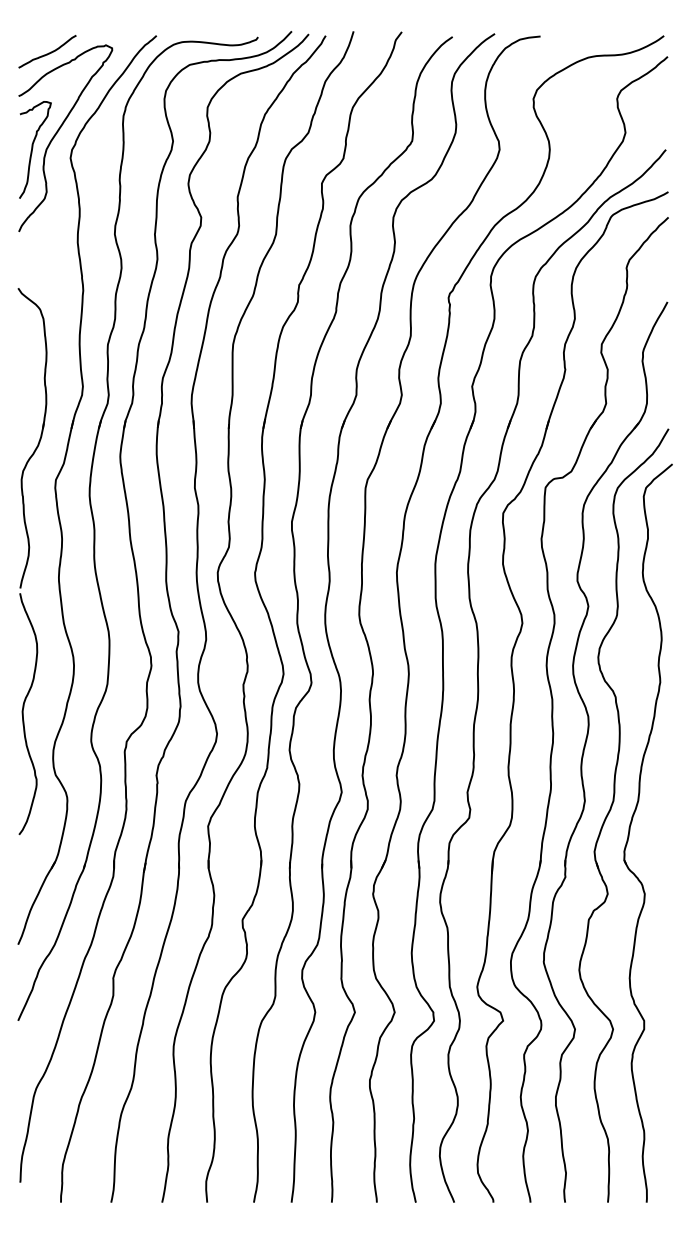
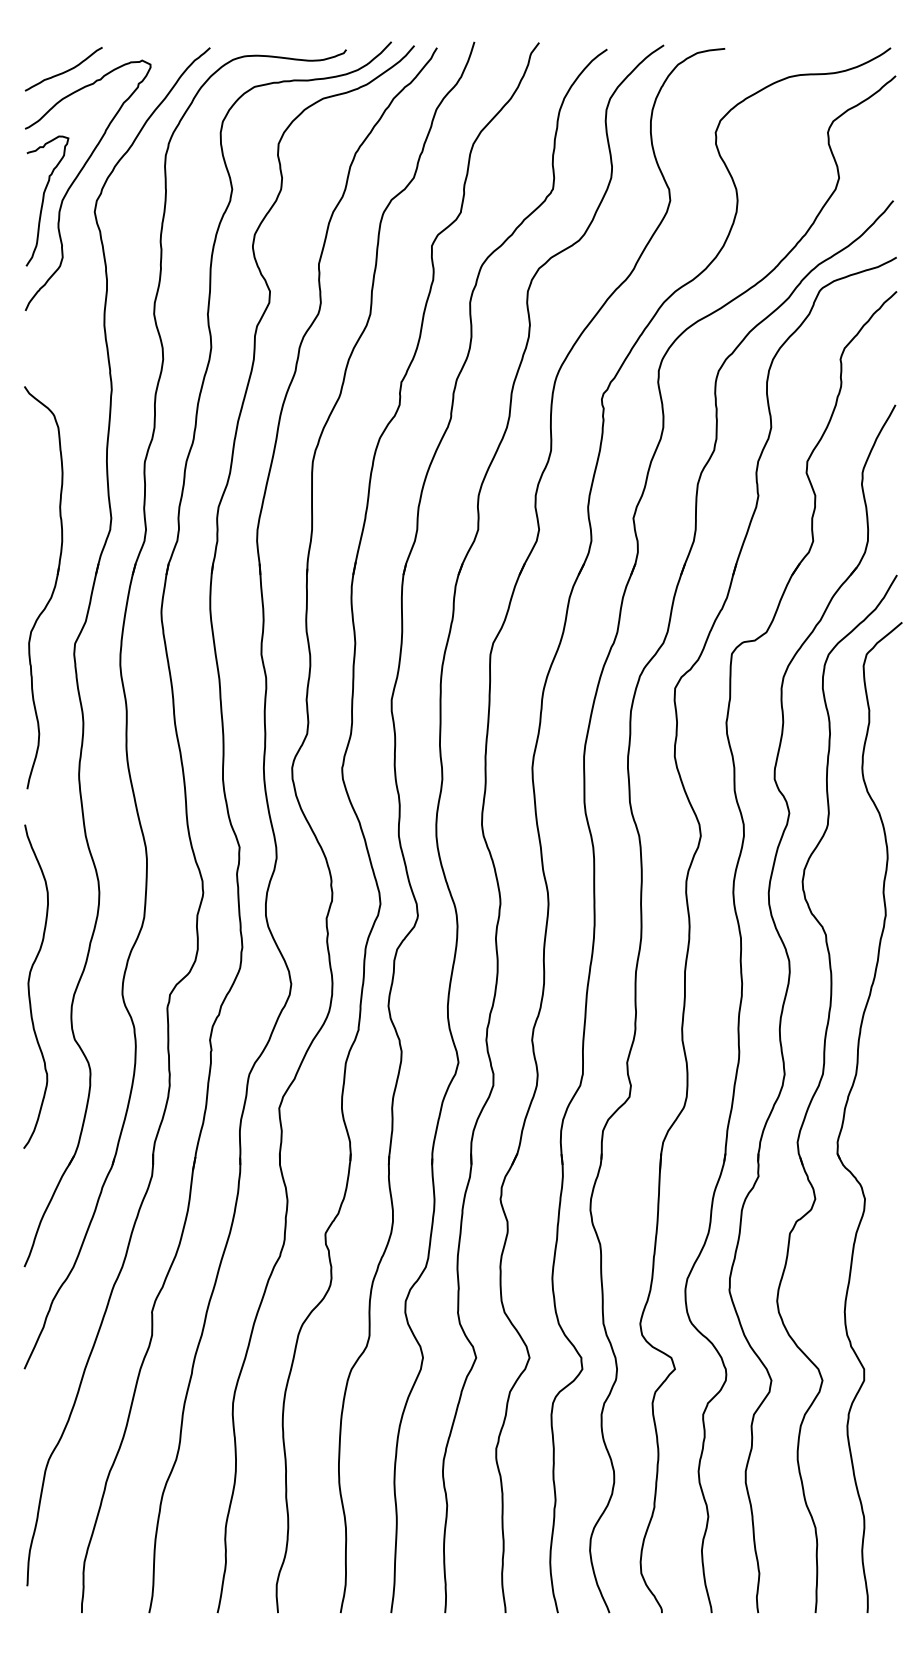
curve: (23, 713) -> (29, 986), moved

